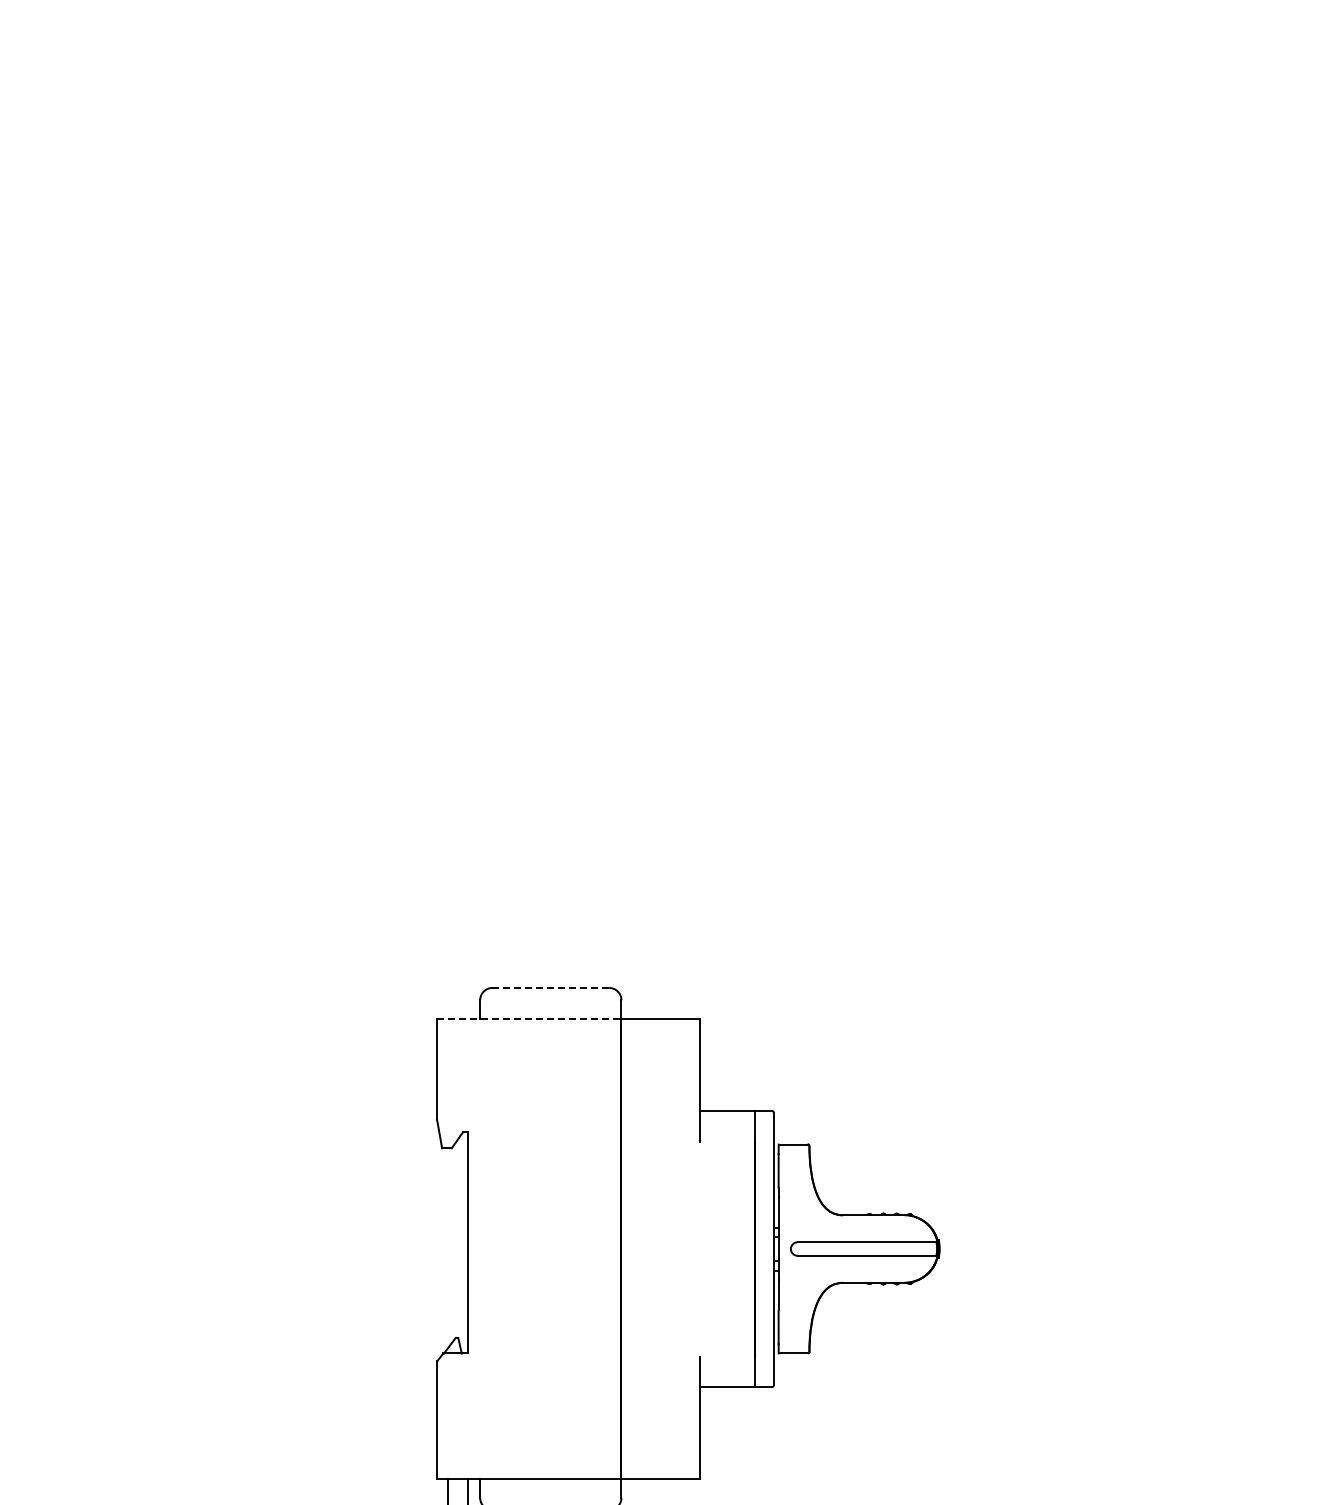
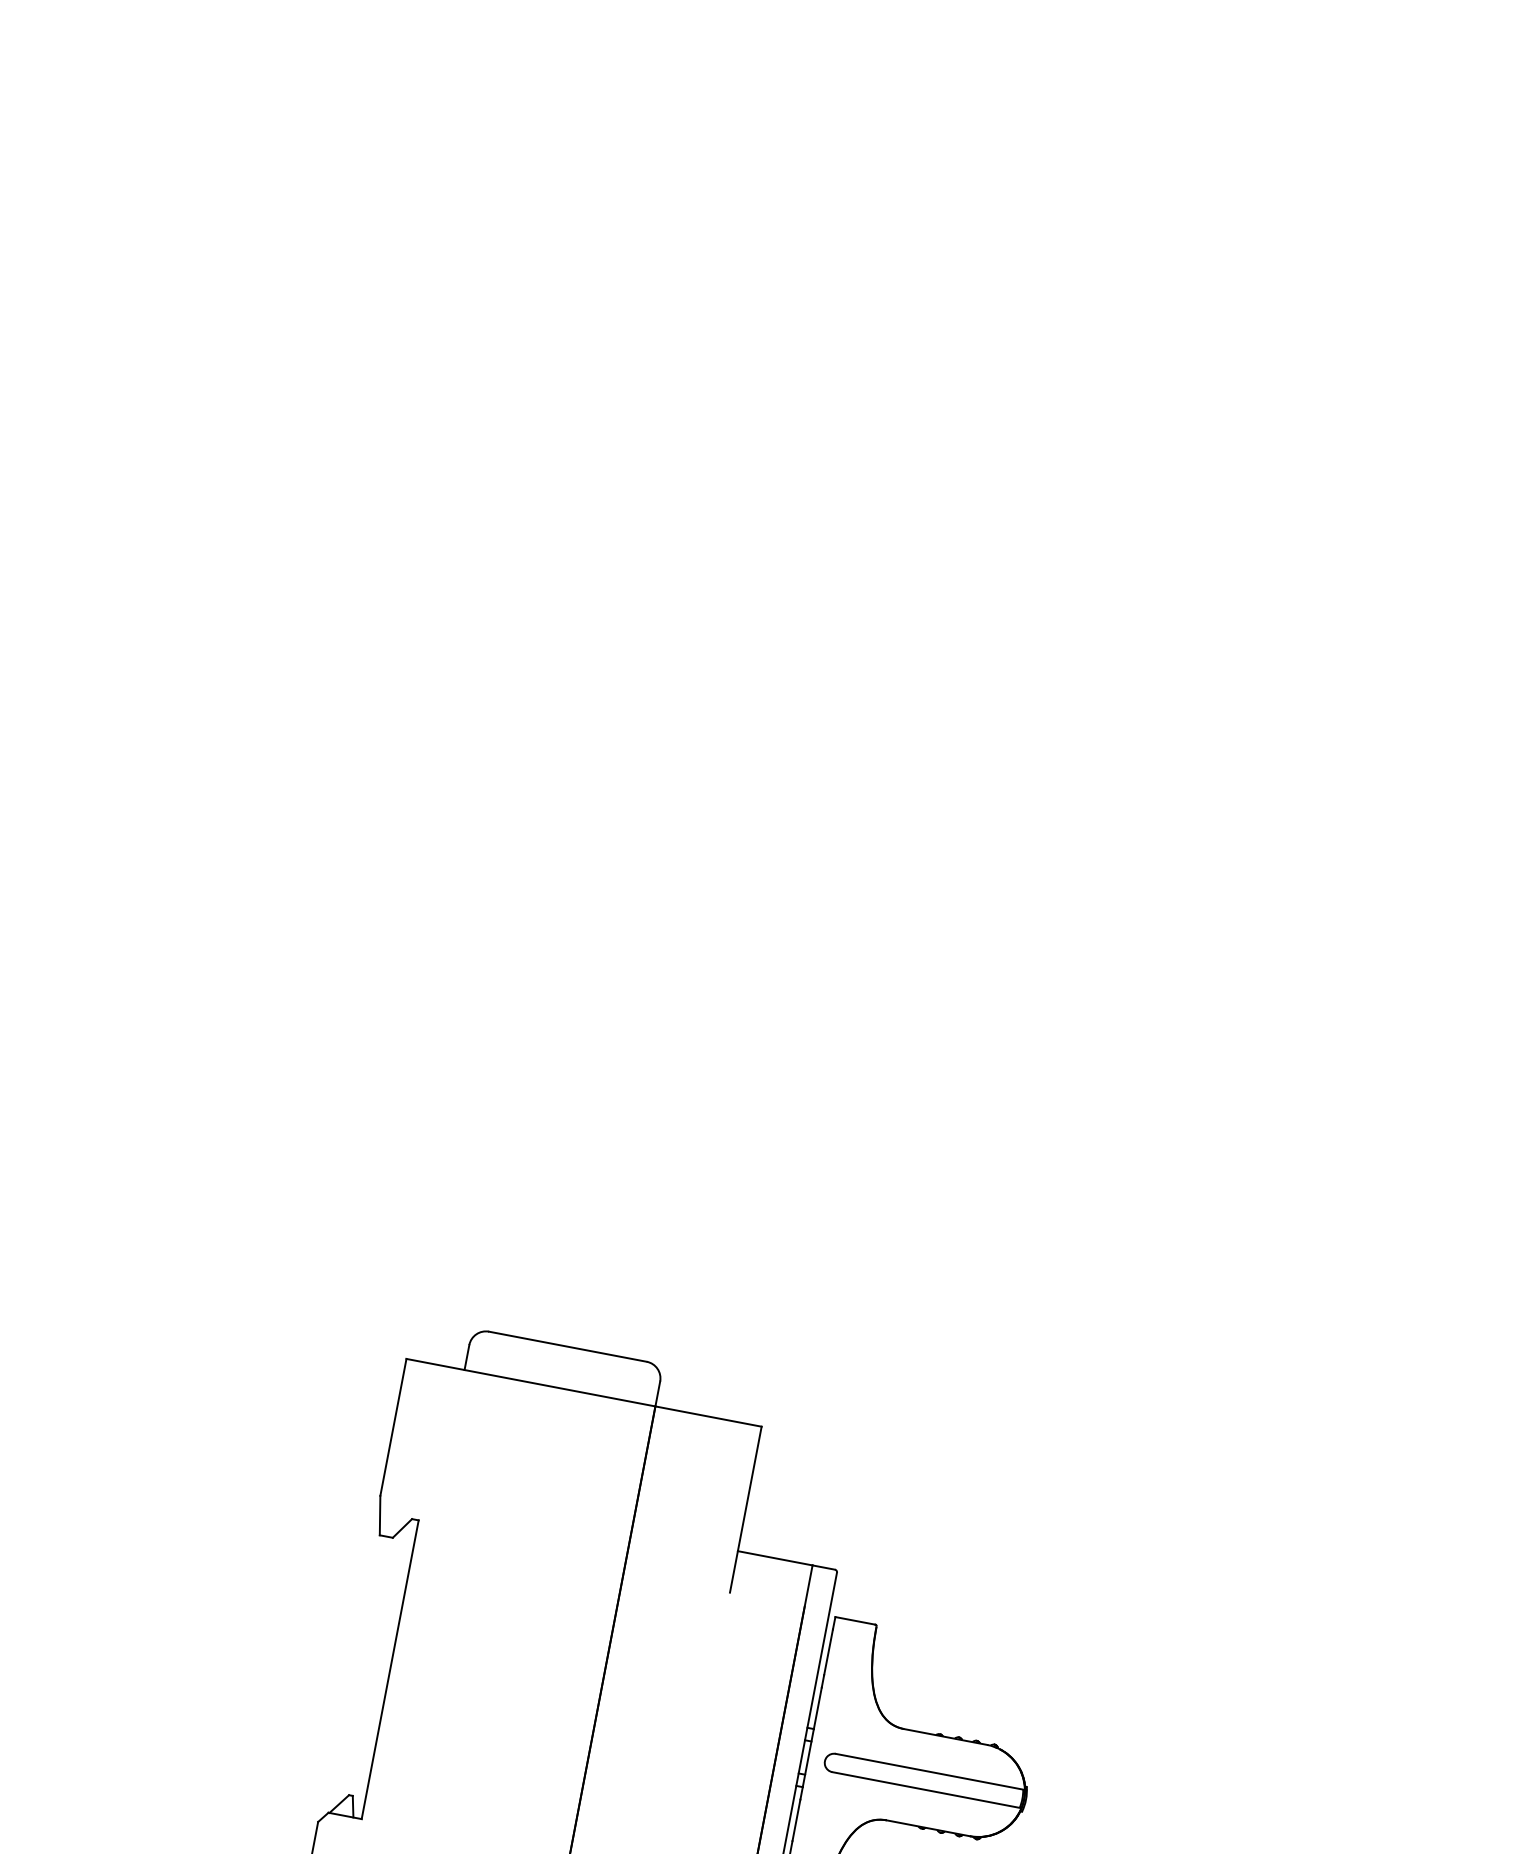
line: (550, 987) -> (567, 1346), dashed -> solid
line: (529, 1018) -> (531, 1382), dashed -> solid

